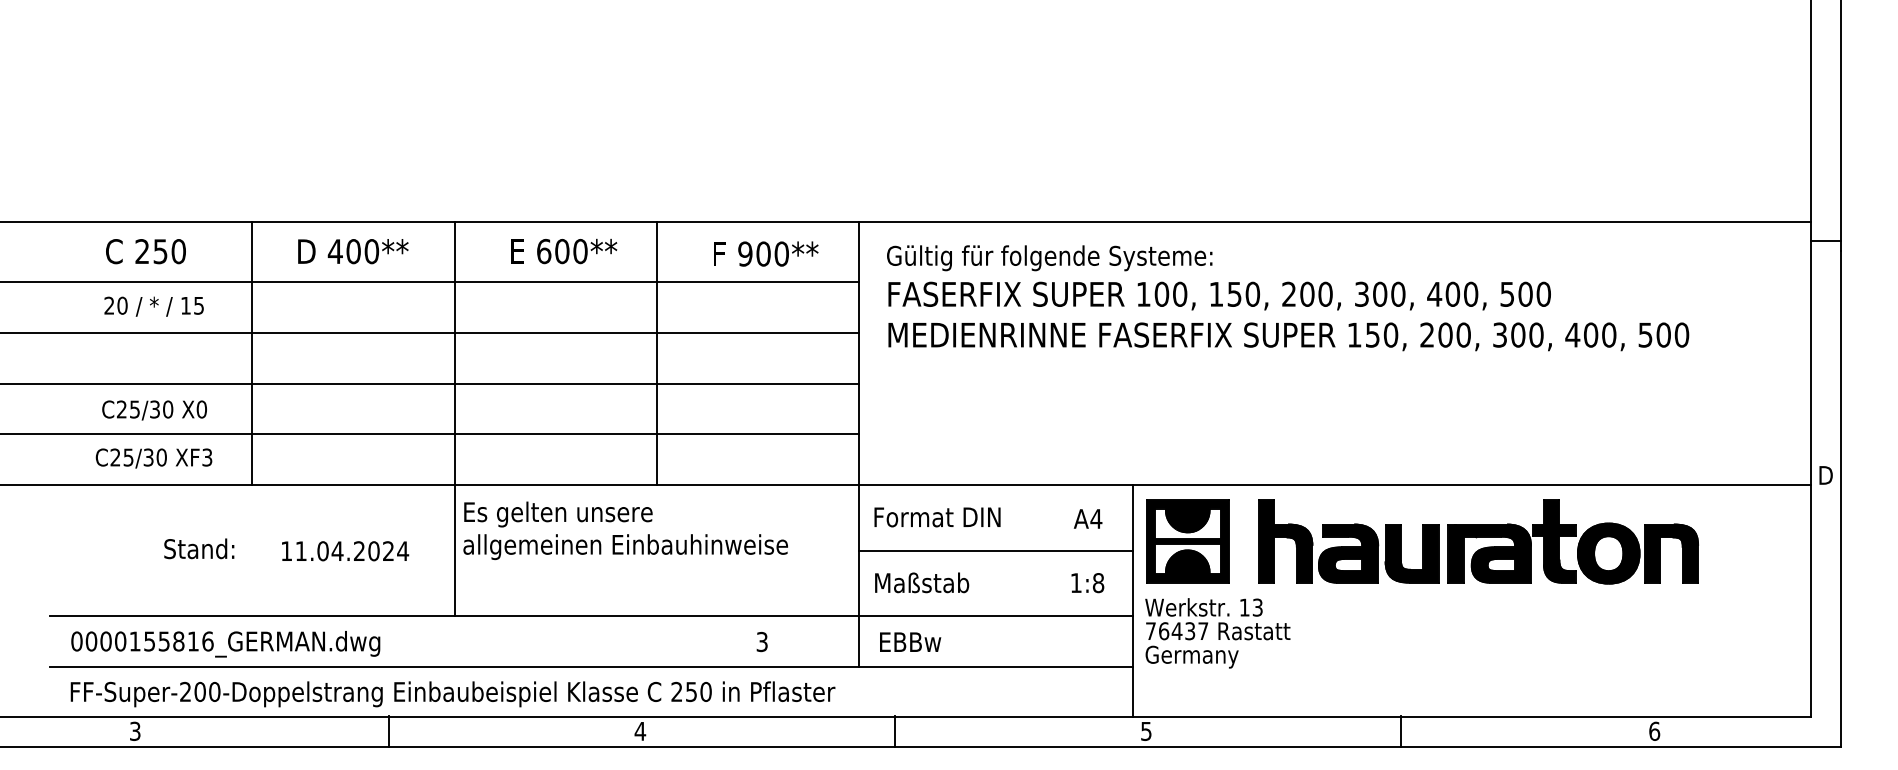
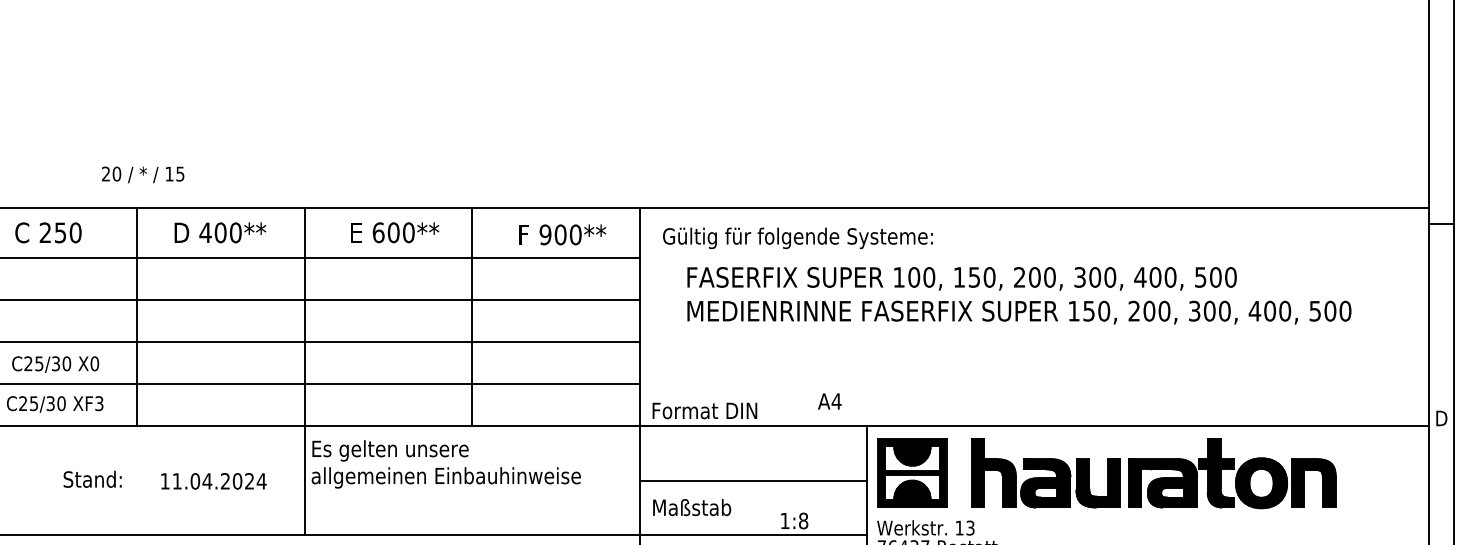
text: (153, 306) -> (142, 174), moved
text: (1288, 316) -> (1019, 295), moved
text: (937, 517) -> (704, 411), moved
text: (1087, 518) -> (829, 401), moved
text: (1087, 583) -> (794, 521), moved

